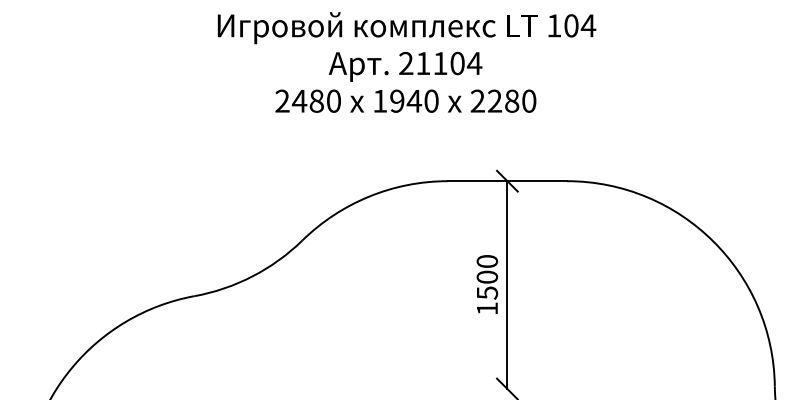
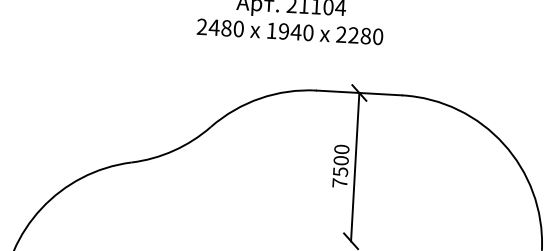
text: (487, 308) -> (340, 183), 1500 -> 7500

